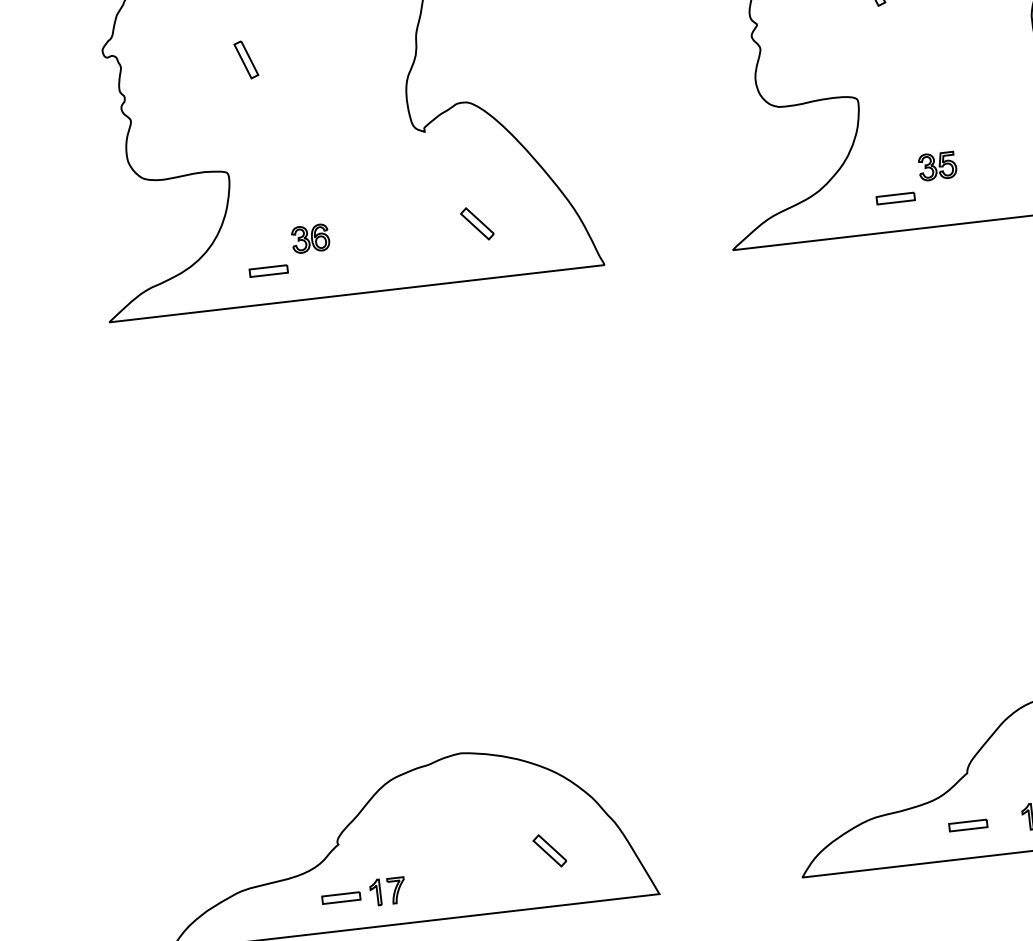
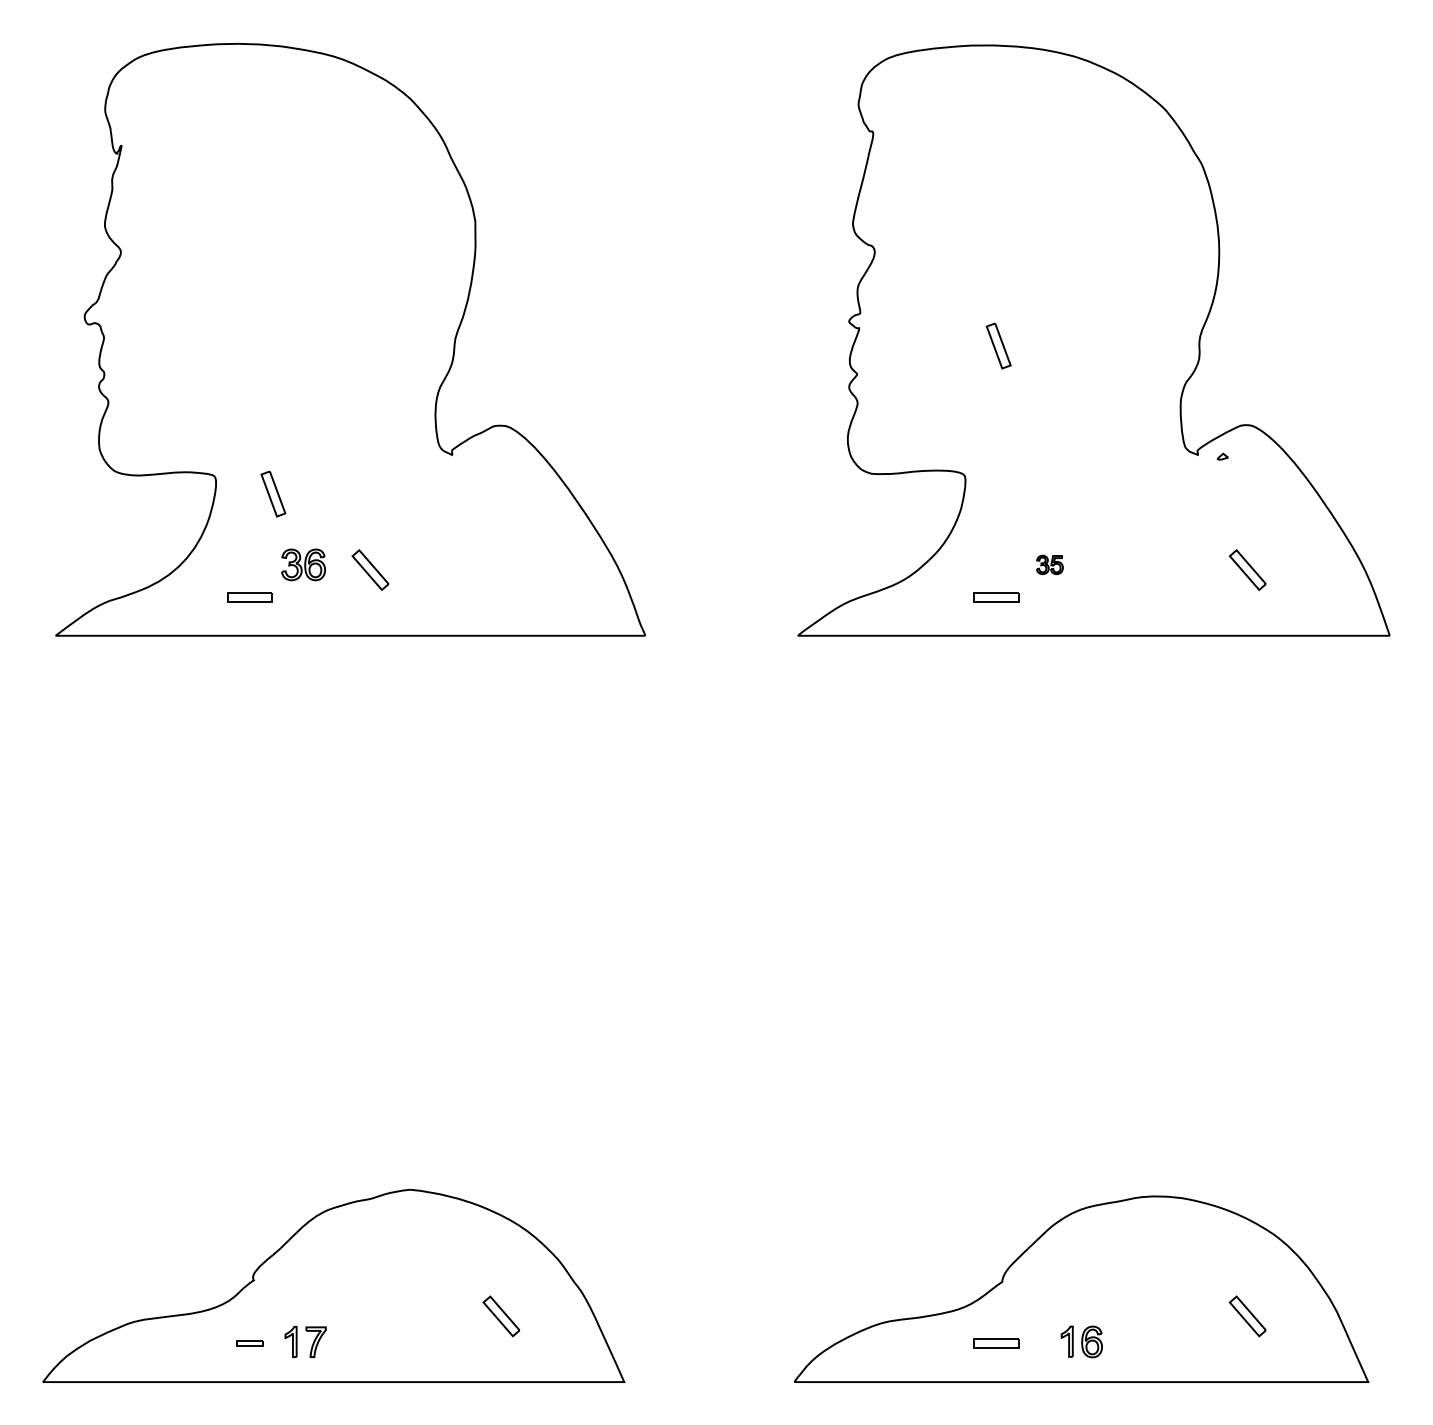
part: (246, 59) -> (273, 493), moved
part: (937, 165) -> (1049, 564), size x0.6
part: (477, 223) -> (370, 569), moved
part: (340, 898) -> (249, 1343), size x0.6

